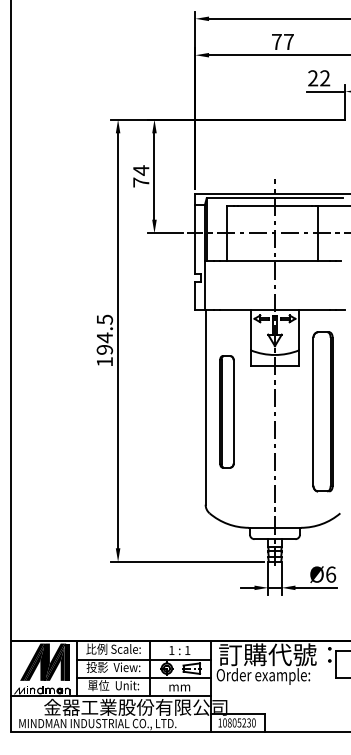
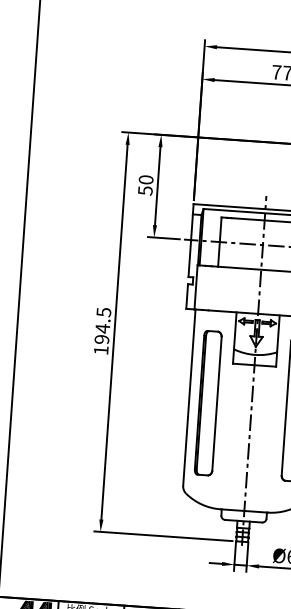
text: (141, 176) -> (146, 185), 74 -> 50
part: (226, 411) -> (207, 402), size x1.43

